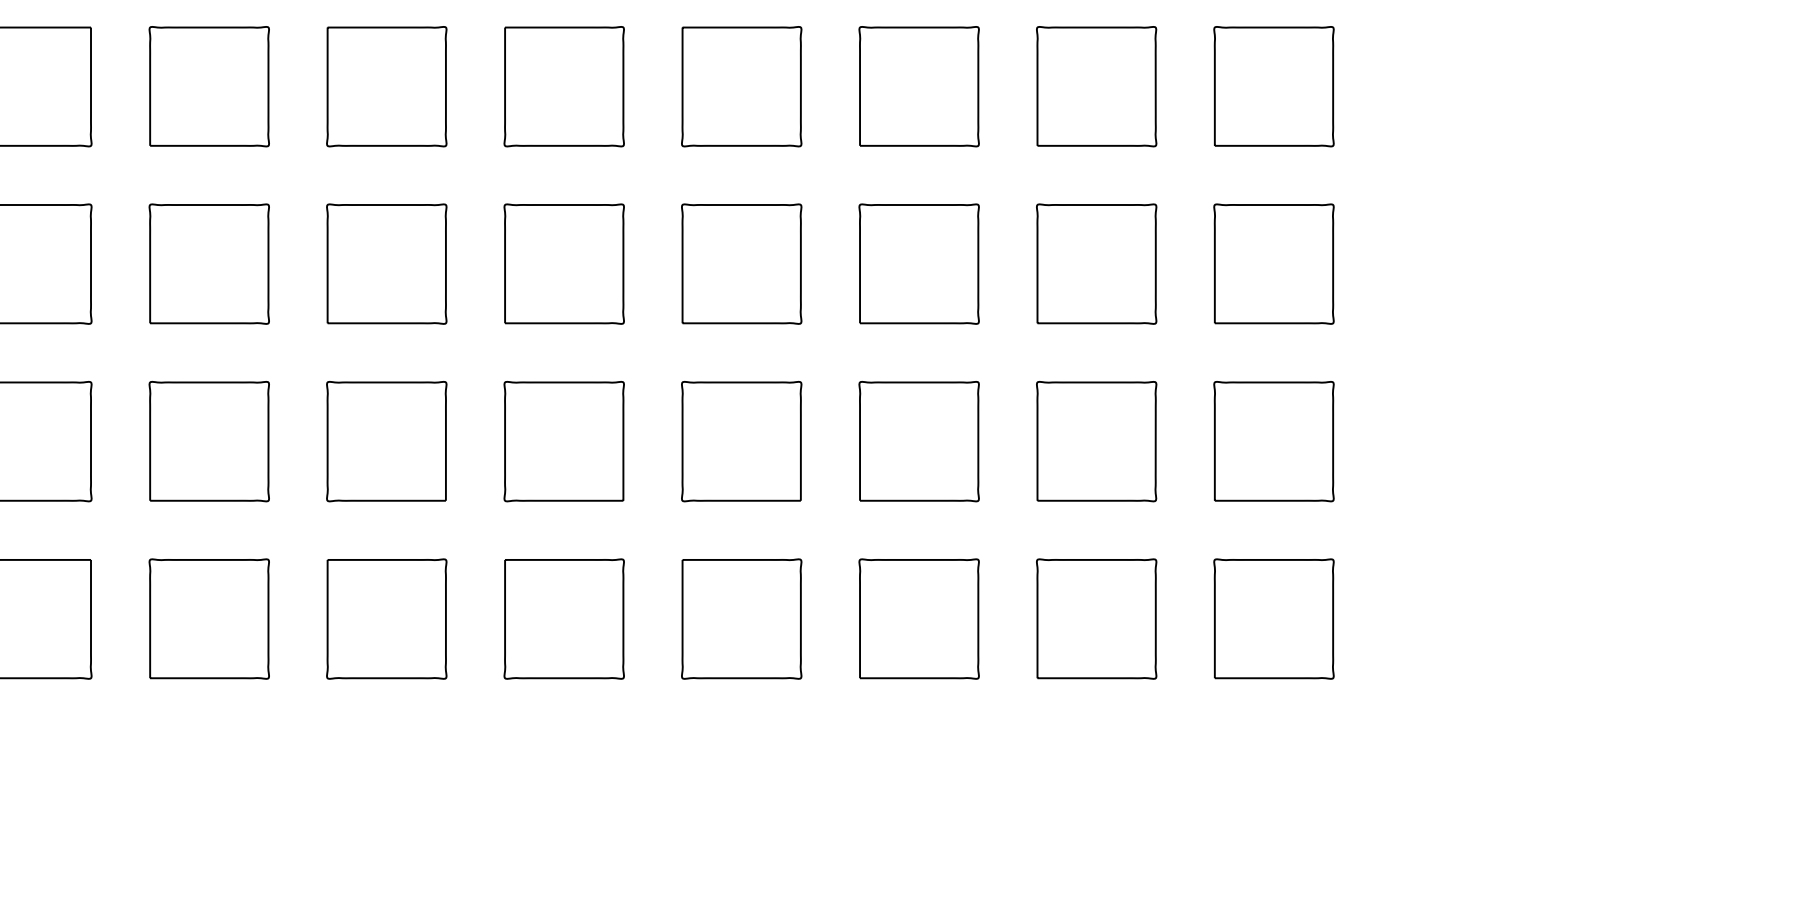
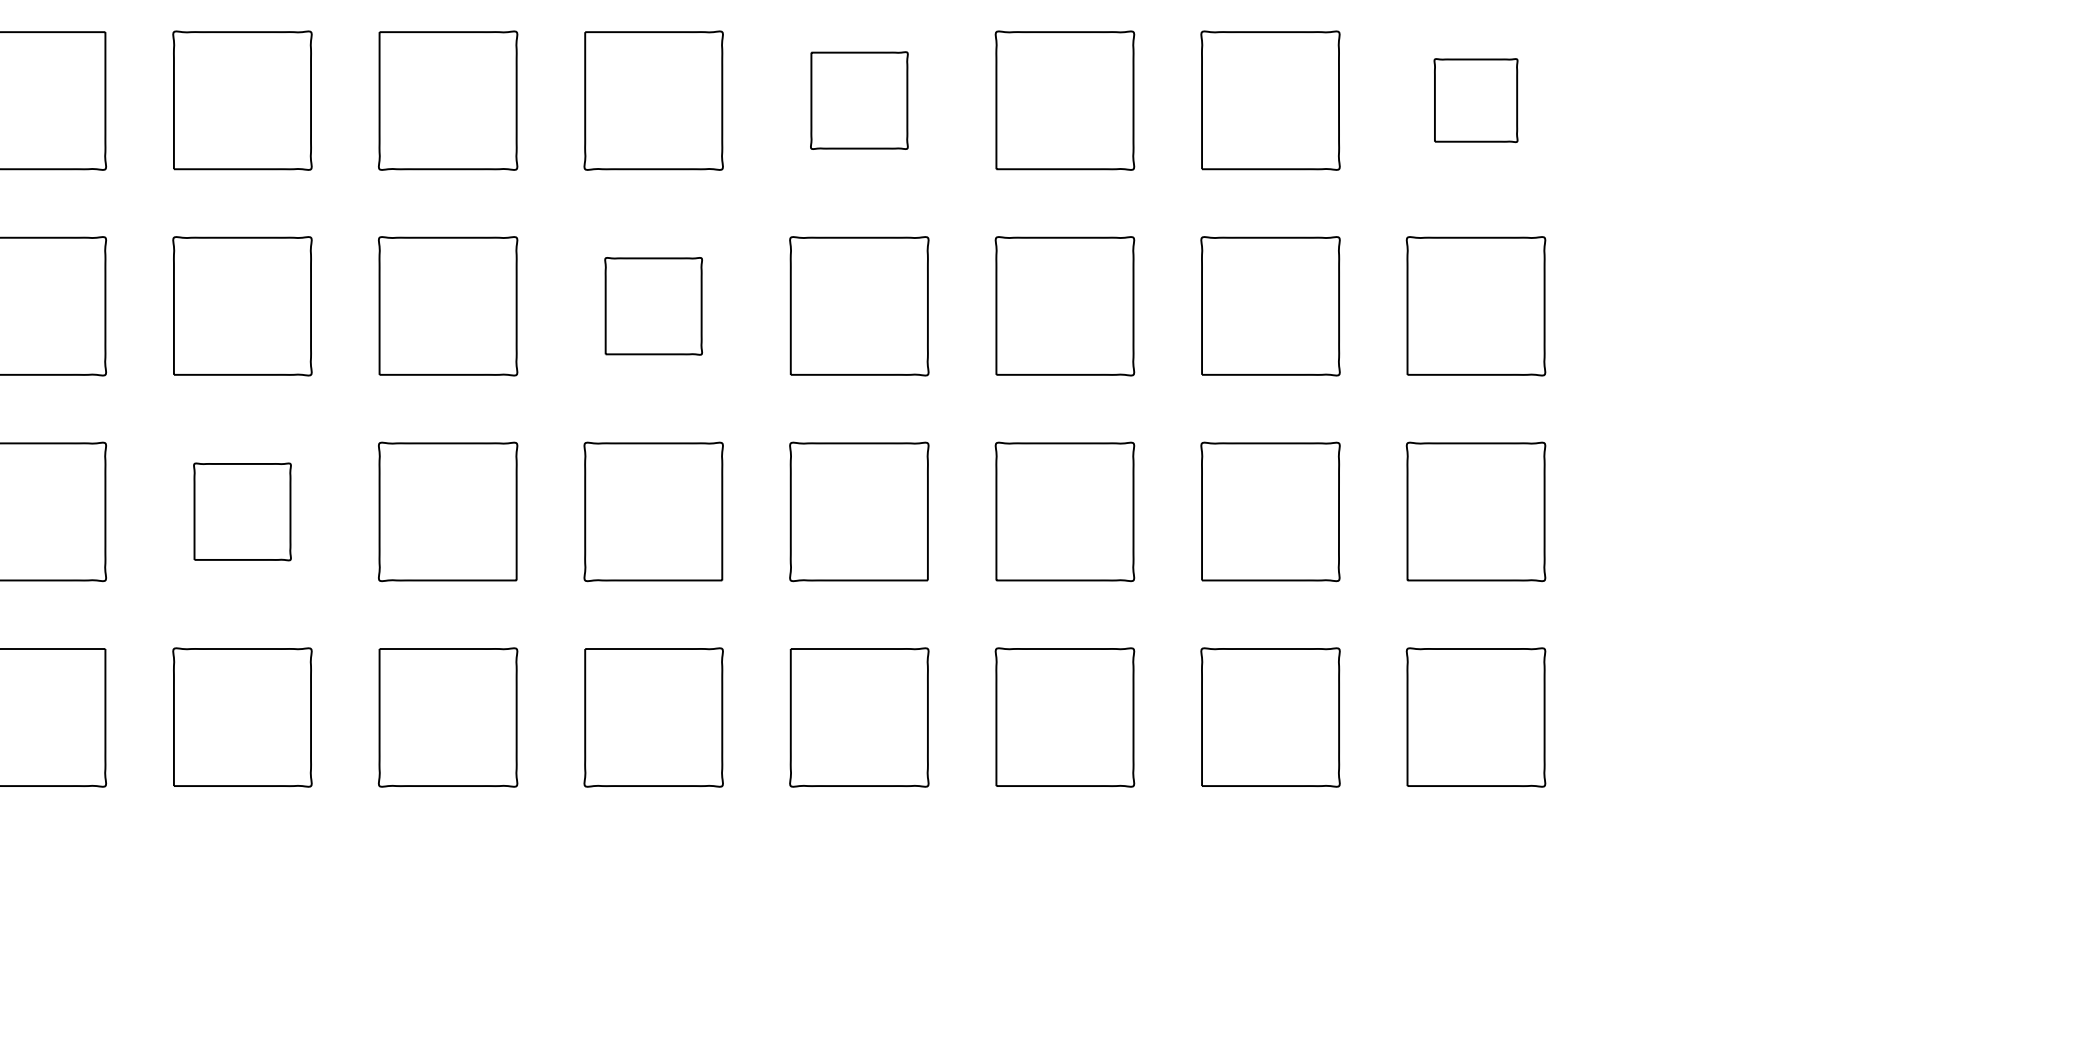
part: (741, 86) -> (859, 100), size x0.7
part: (1273, 86) -> (1475, 100), size x0.6
part: (564, 264) -> (653, 306), size x0.7
part: (209, 441) -> (242, 511), size x0.7

